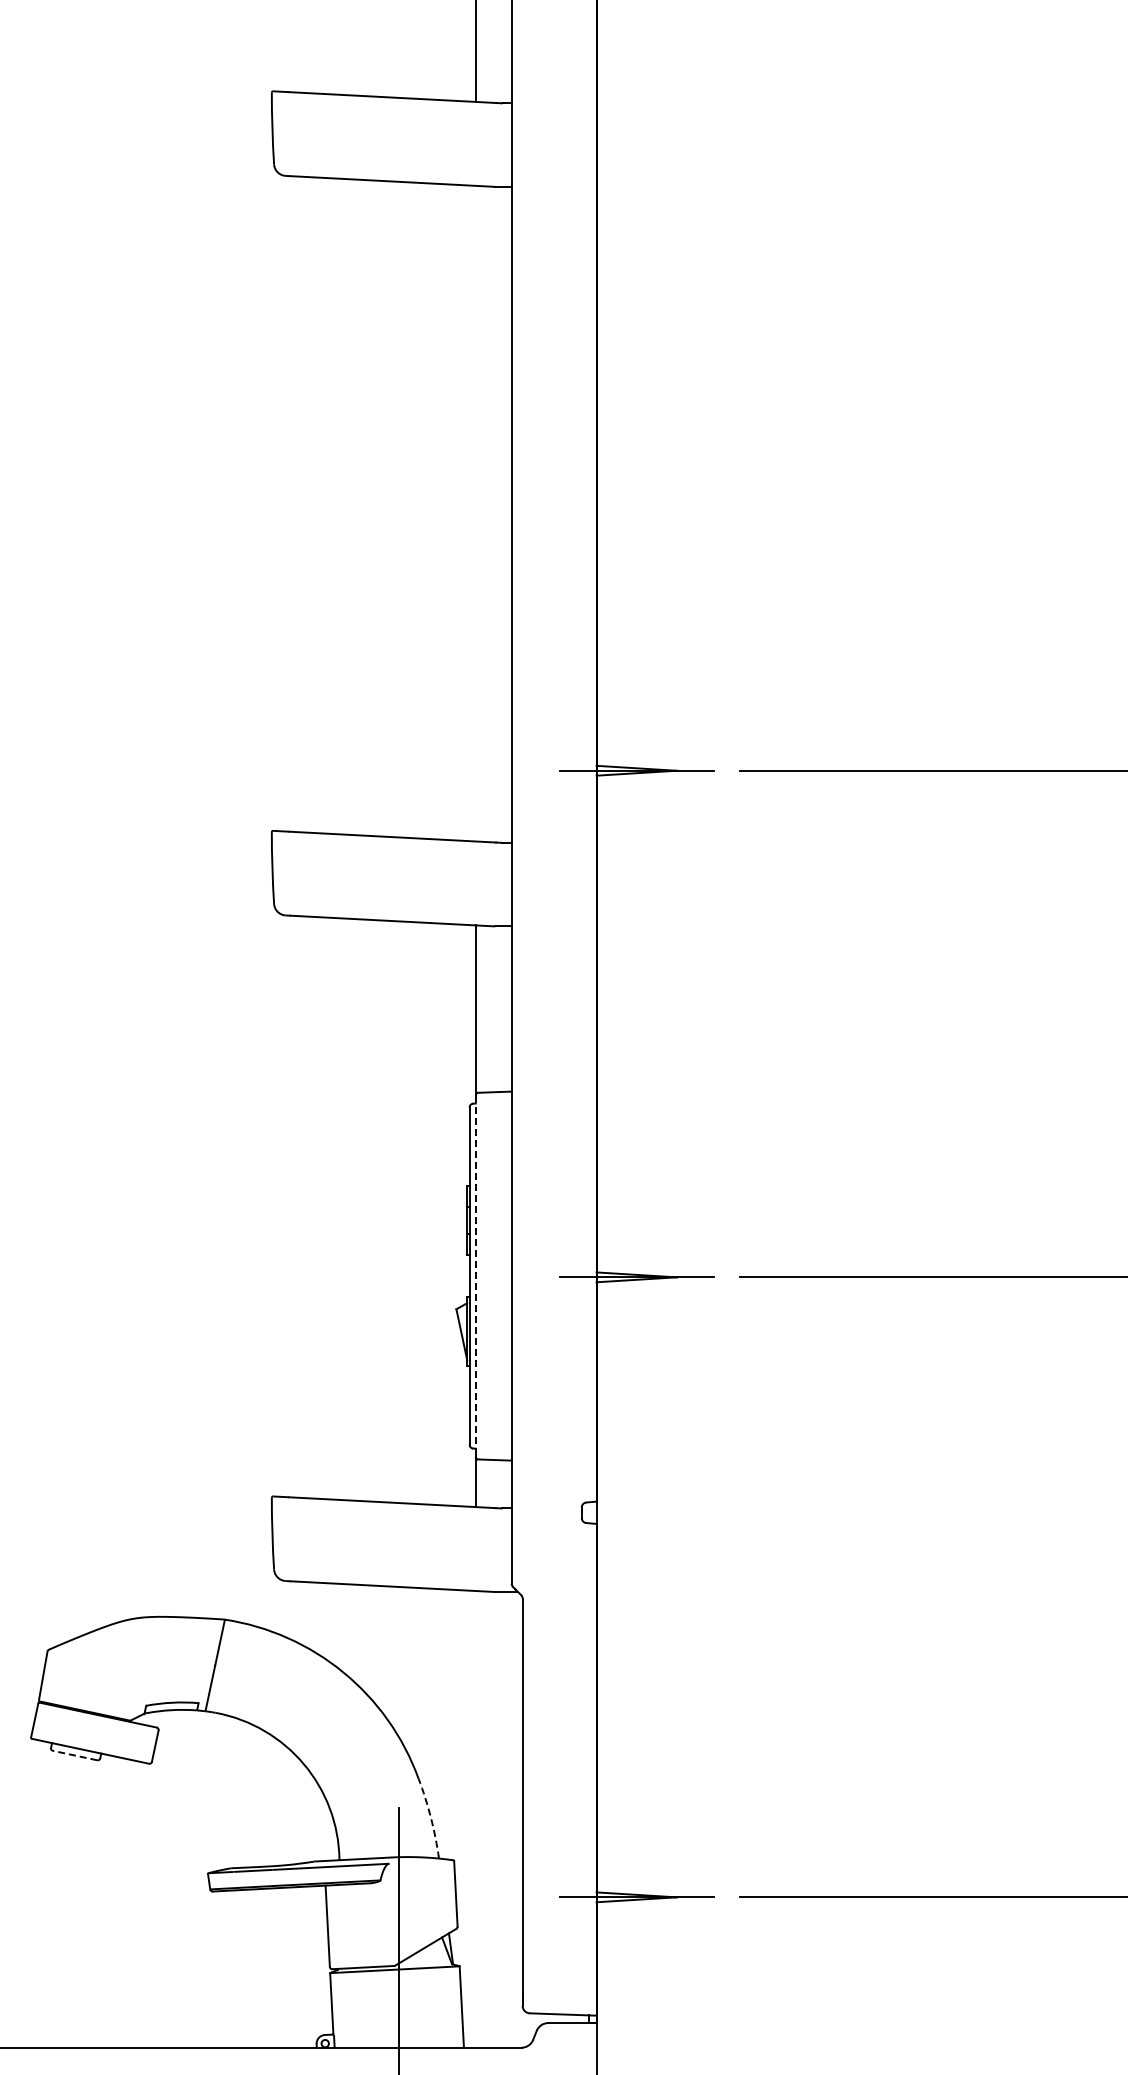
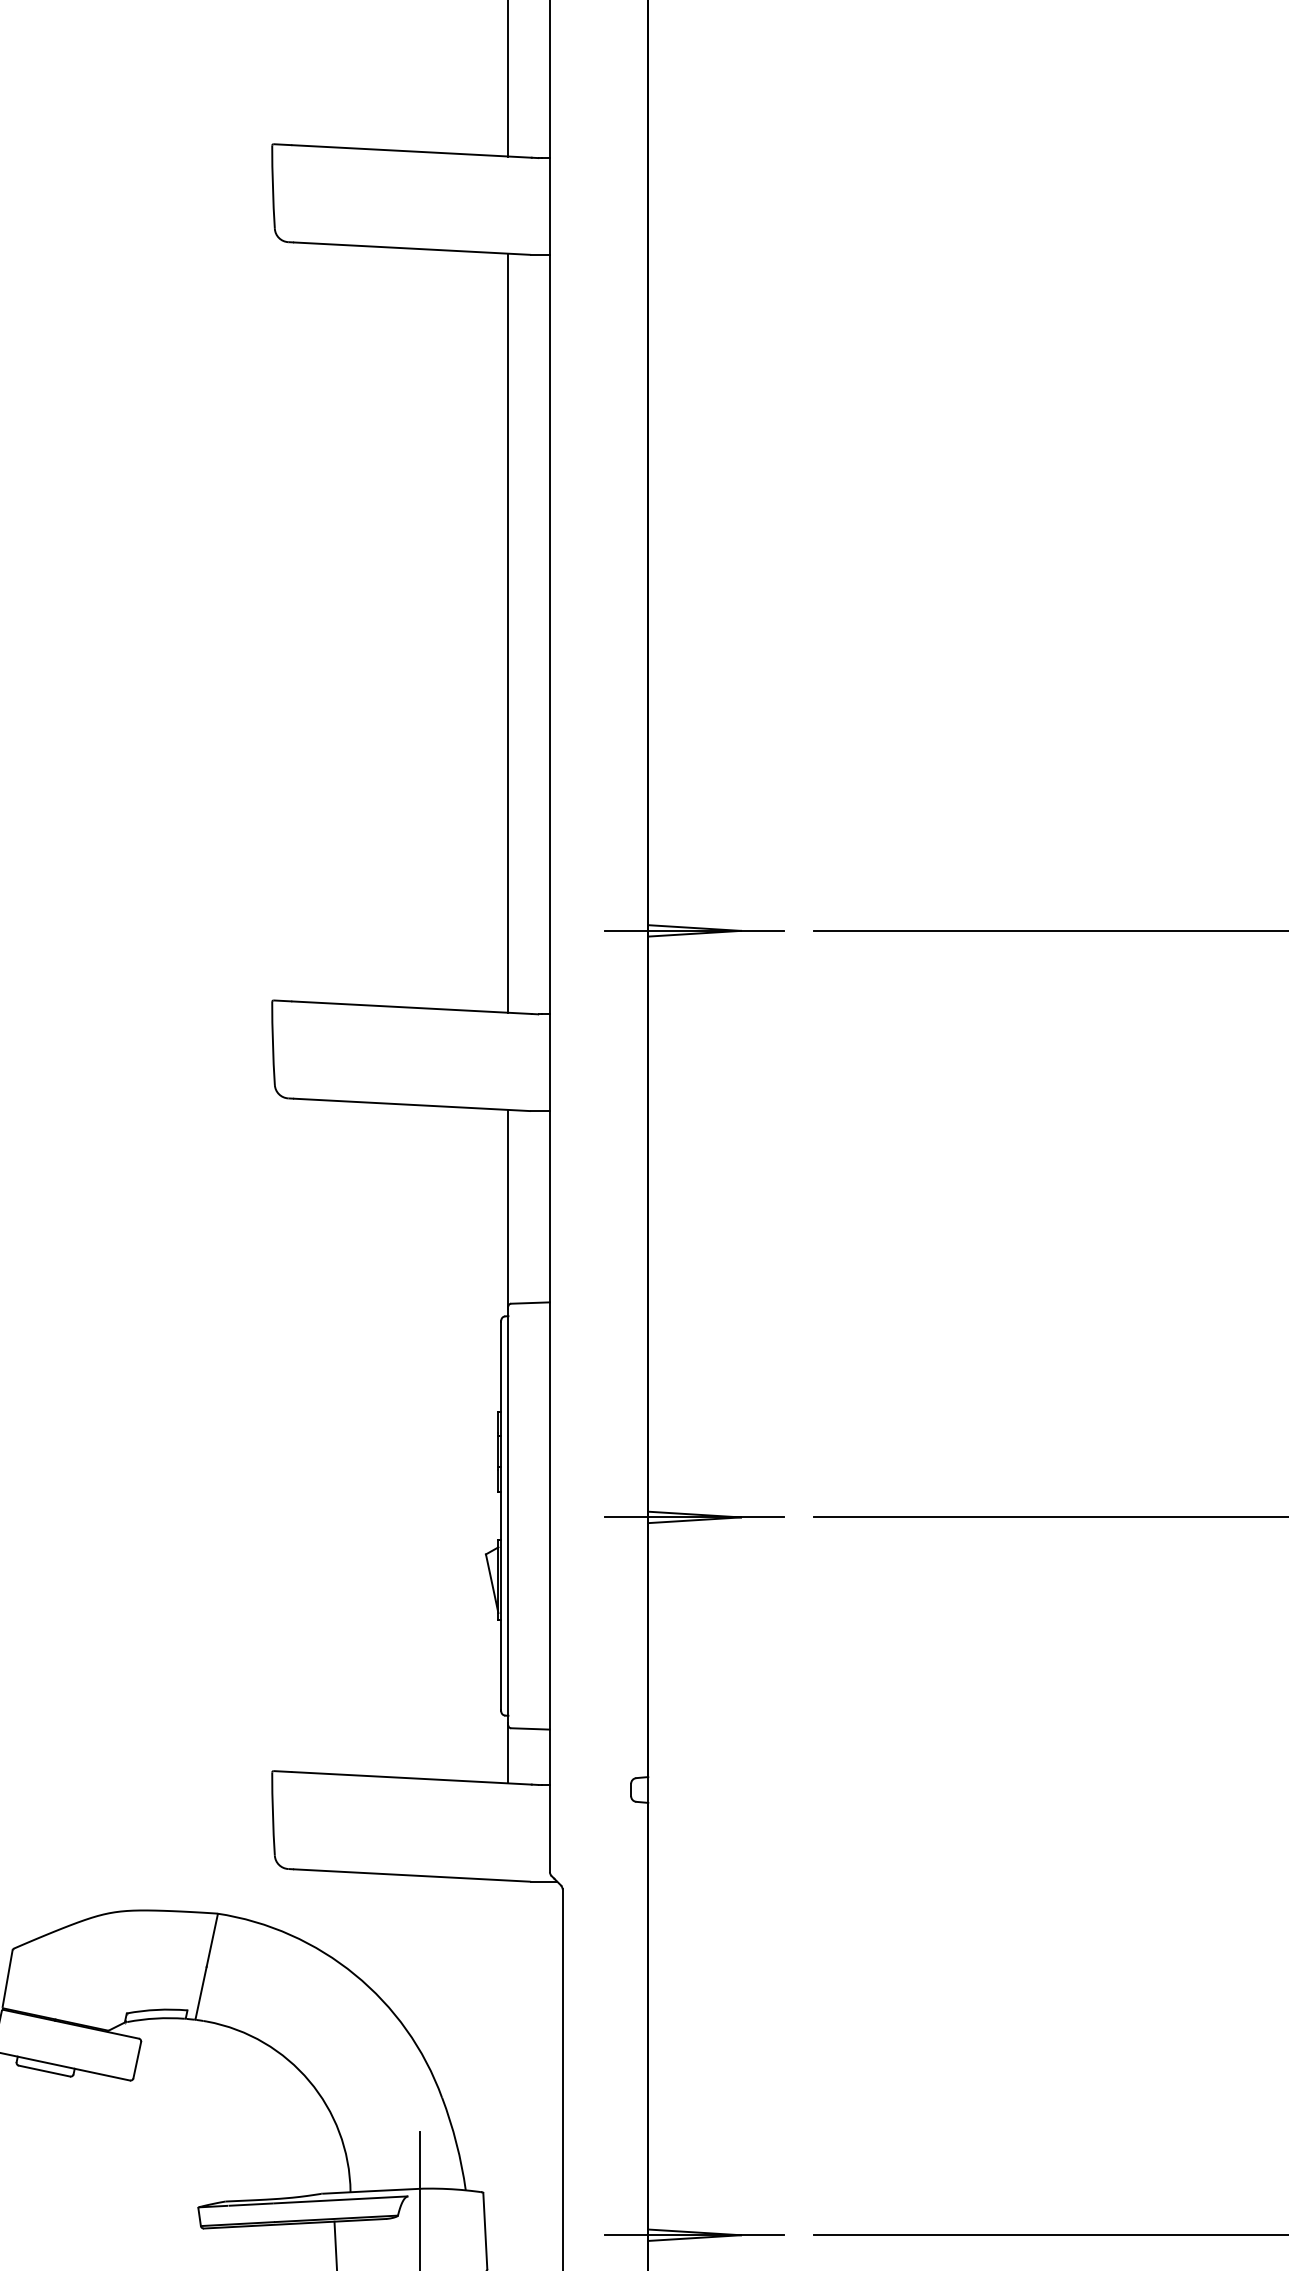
line: (475, 513) -> (508, 633), added
line: (475, 1275) -> (508, 1515), dashed -> solid
line: (75, 1755) -> (44, 2071), dashed -> solid
arc: (431, 1818) -> (457, 2143), dashed -> solid

